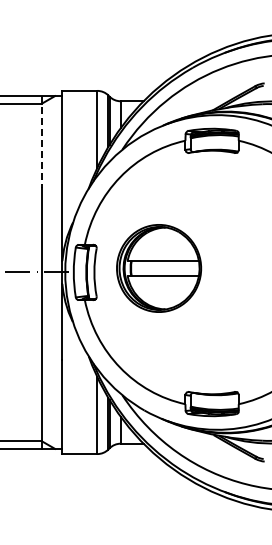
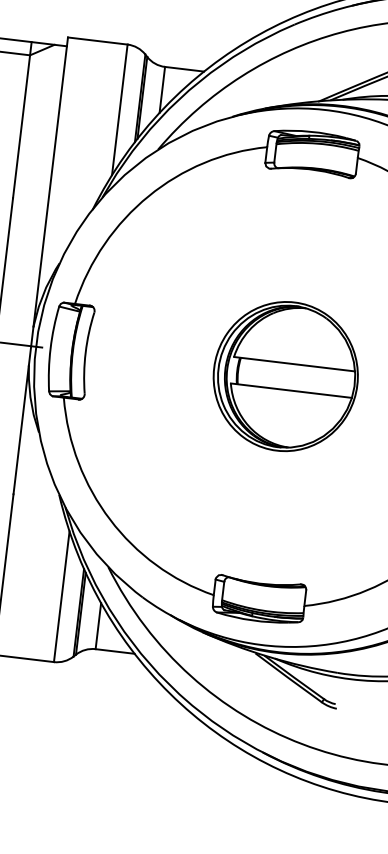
line: (41, 142) -> (22, 120), dashed -> solid
part: (159, 268) -> (286, 376), moved

